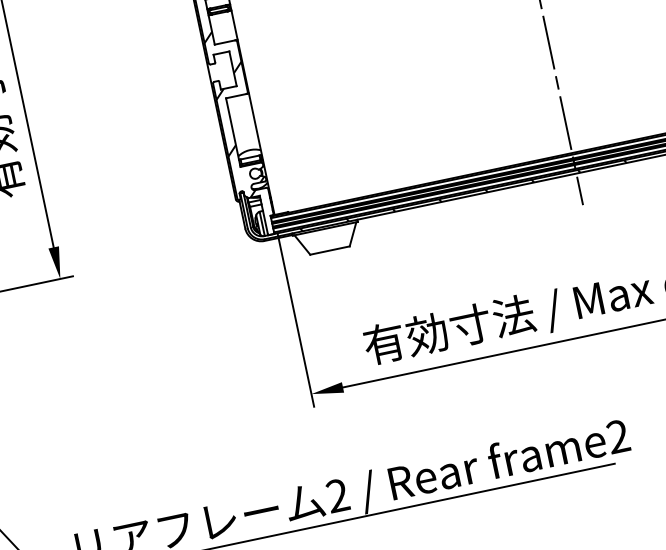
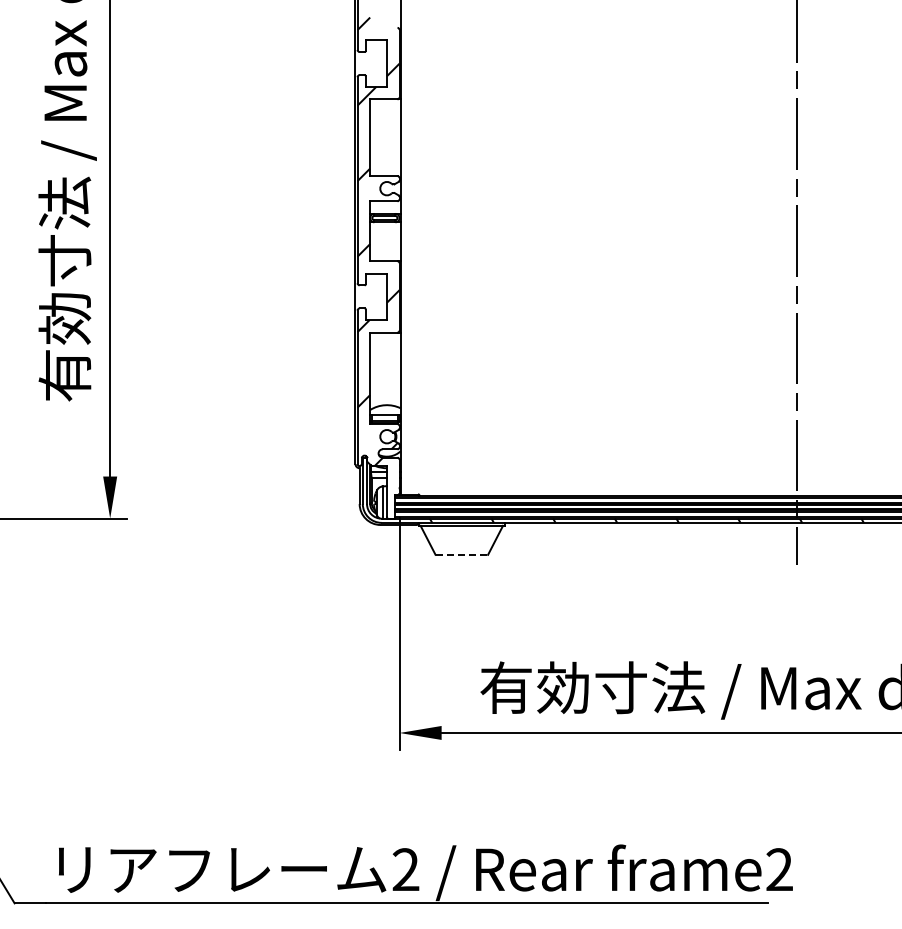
line: (330, 250) -> (462, 554), solid -> dashed

